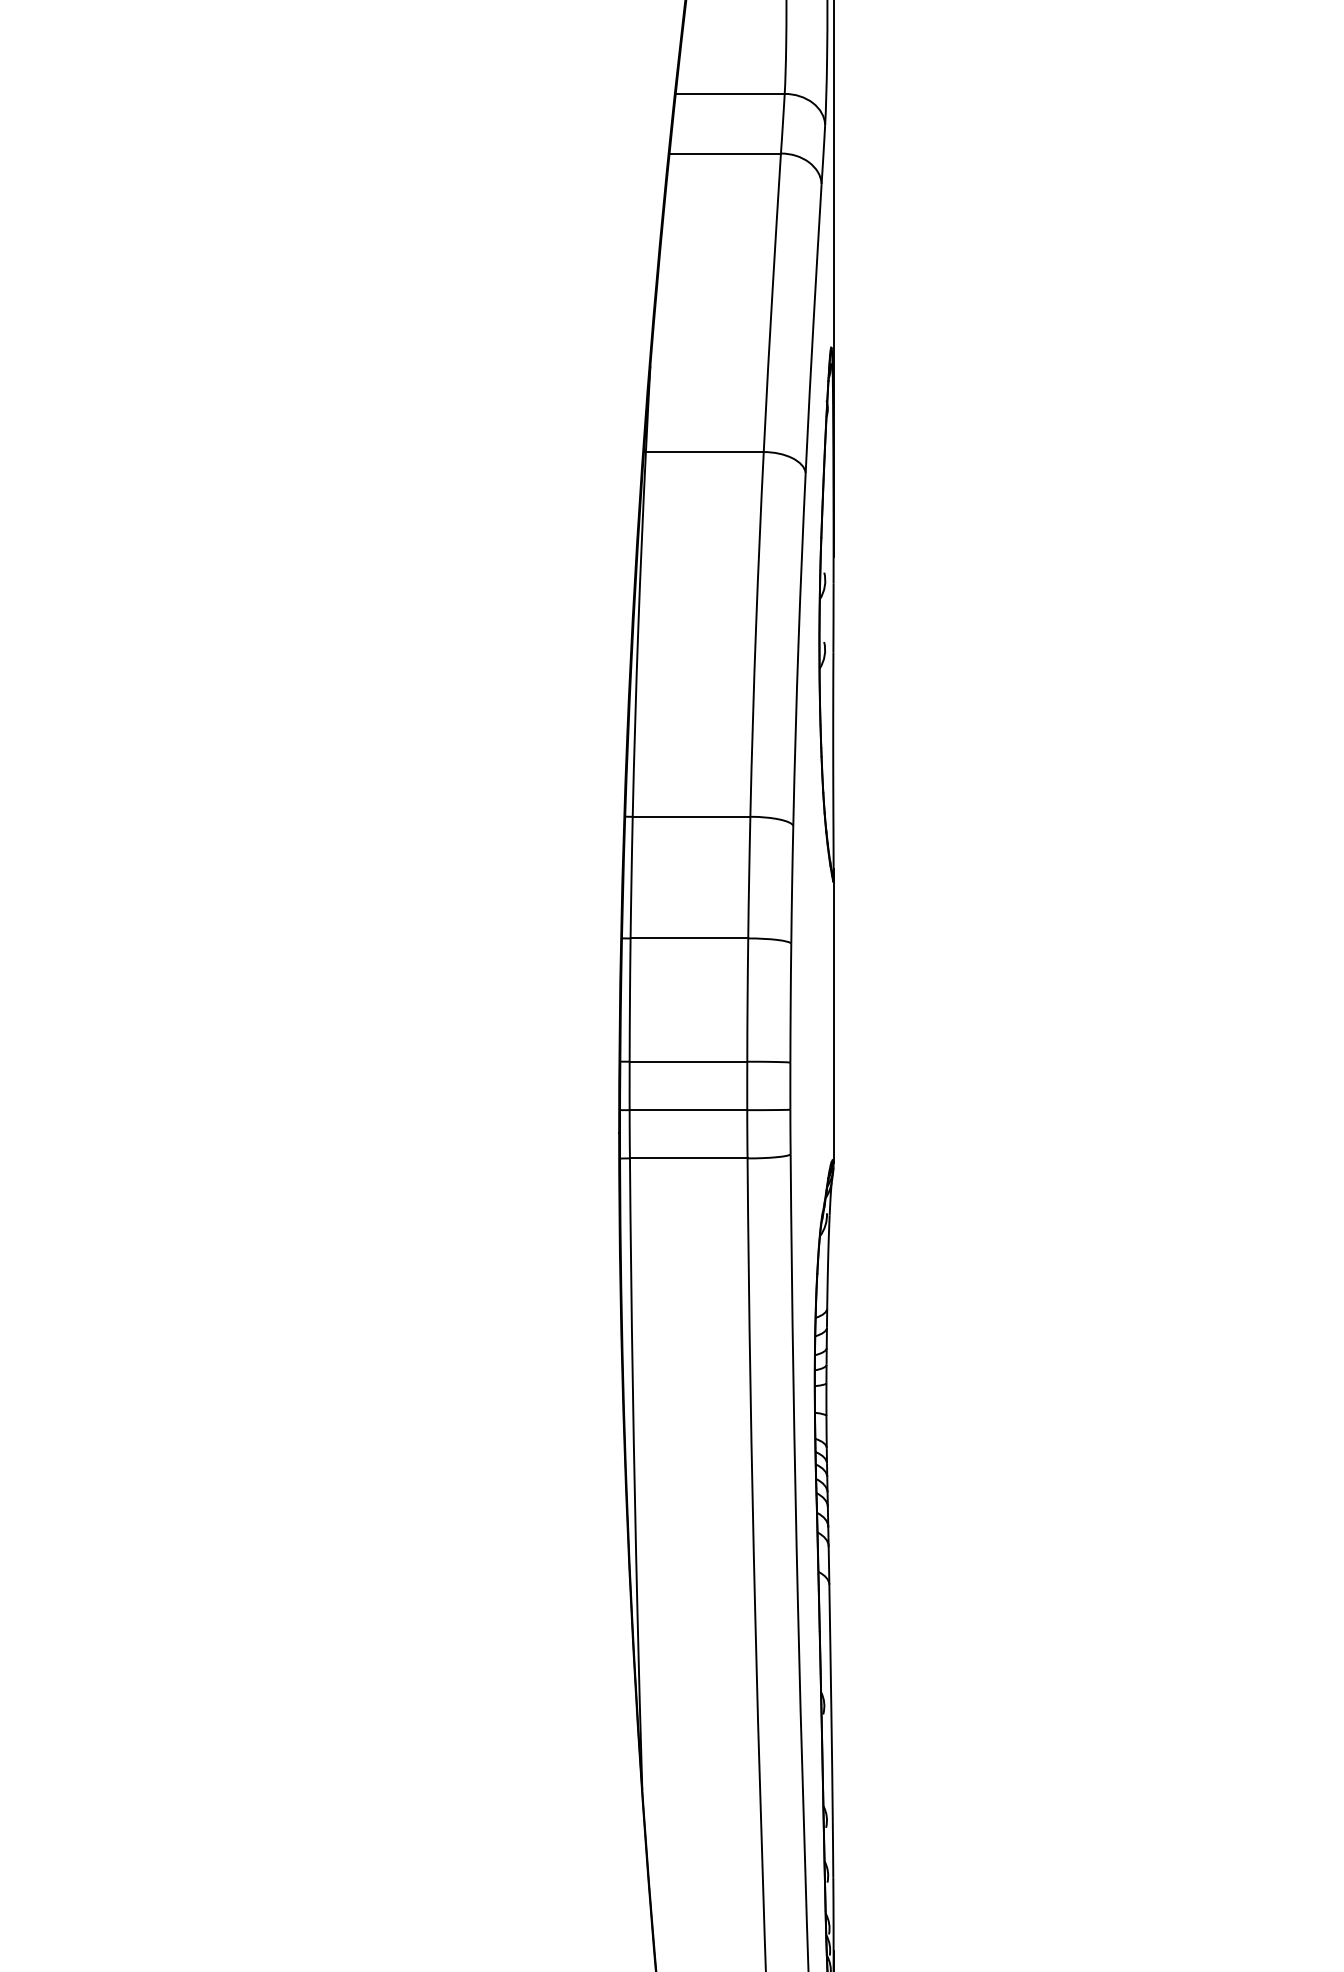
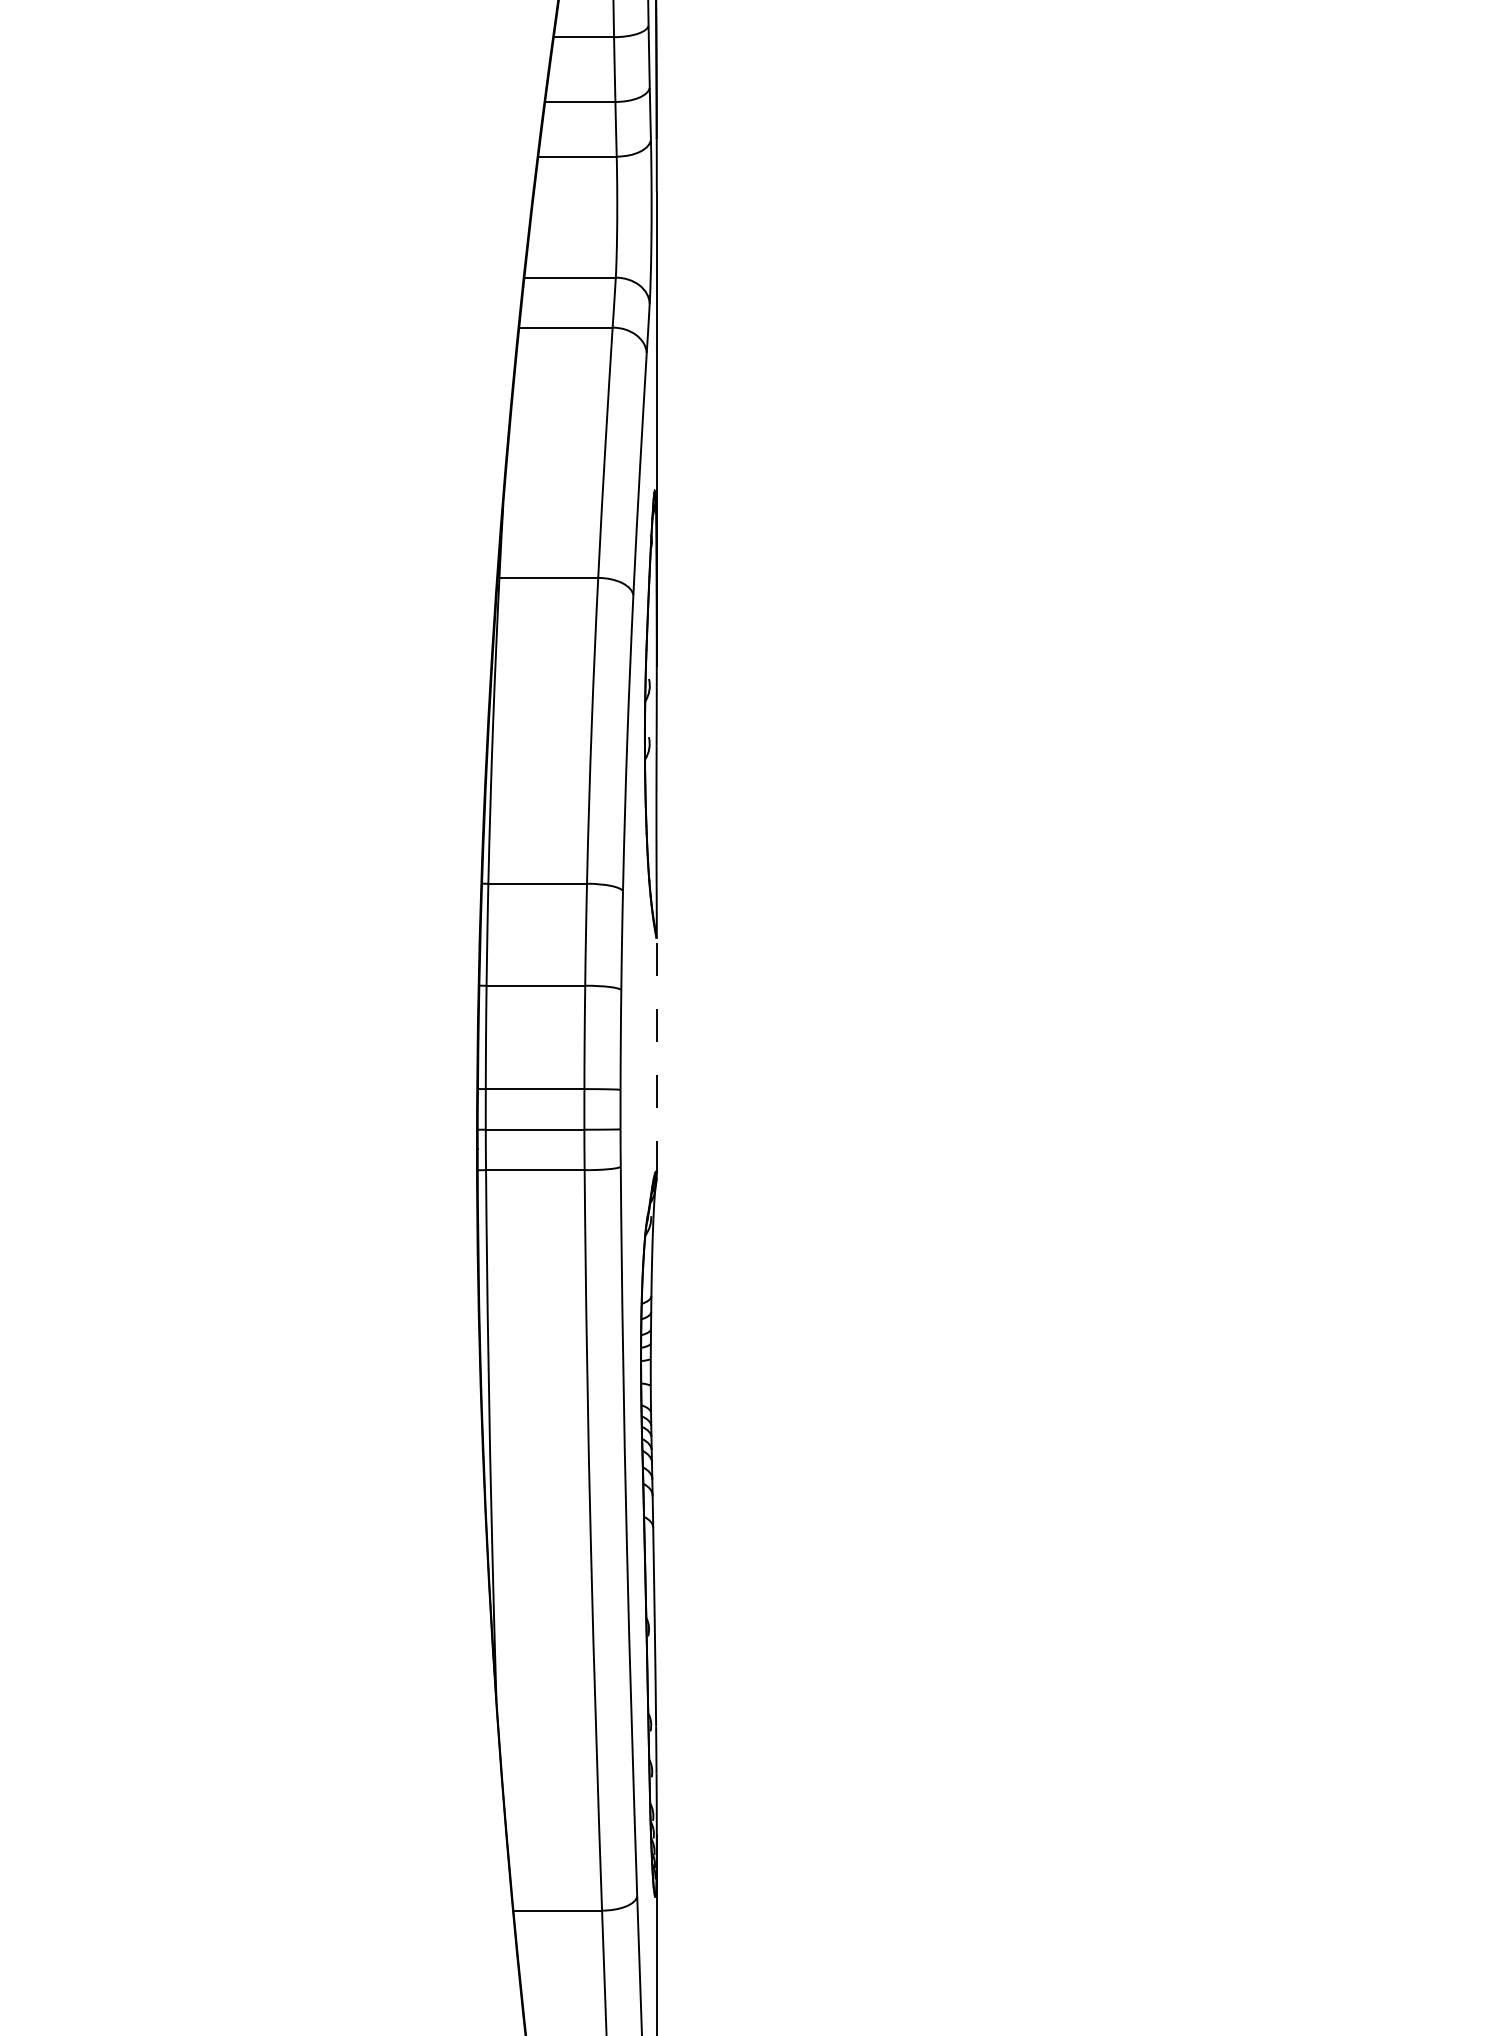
line: (833, 1015) -> (656, 1050), solid -> dashed

